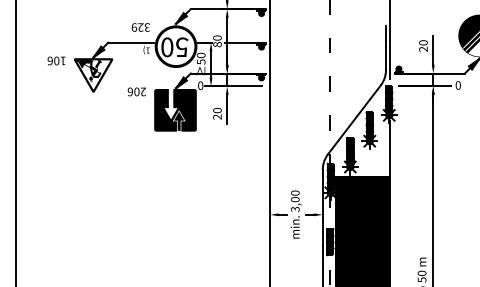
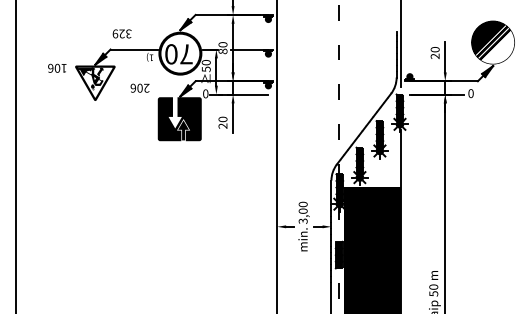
text: (140, 27) -> (121, 33), moved
text: (182, 47) -> (186, 54), 50 -> 70
text: (136, 91) -> (139, 87), moved

